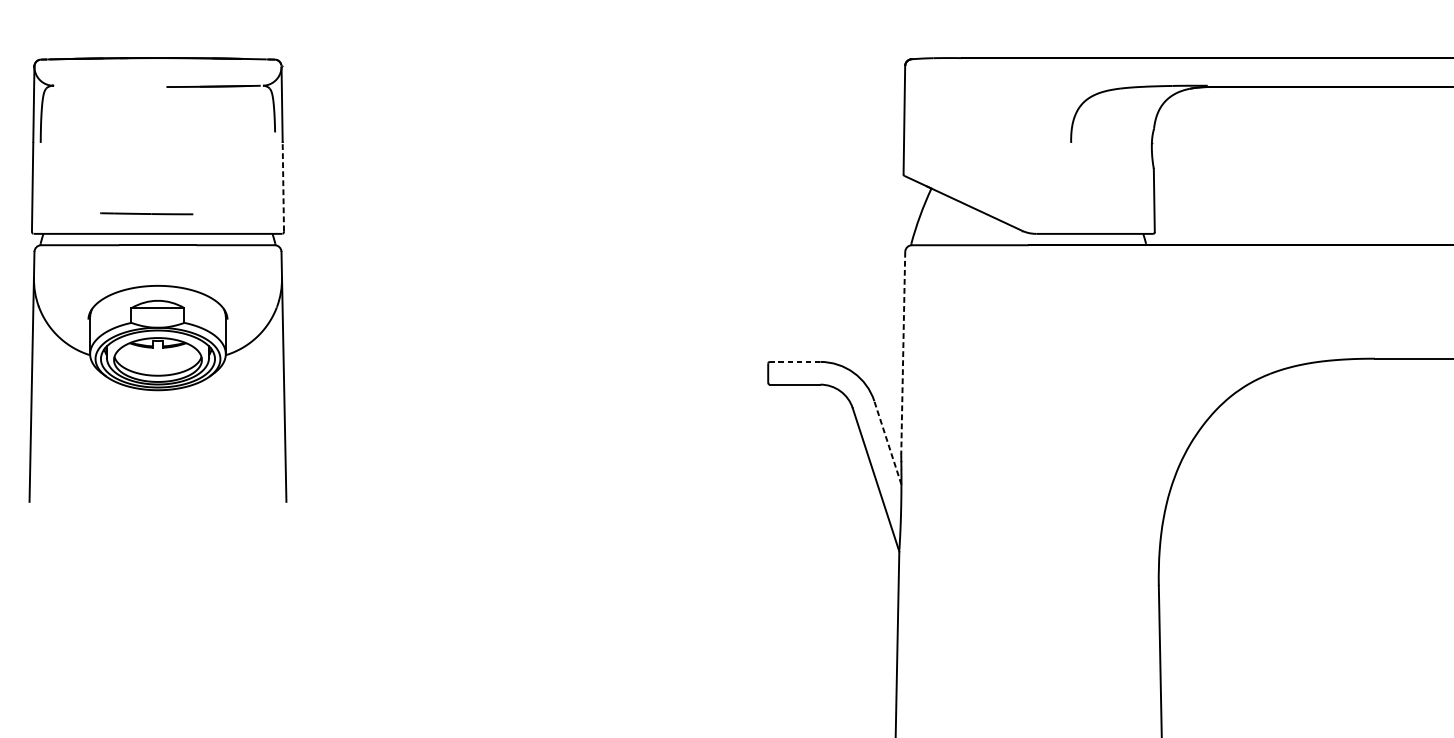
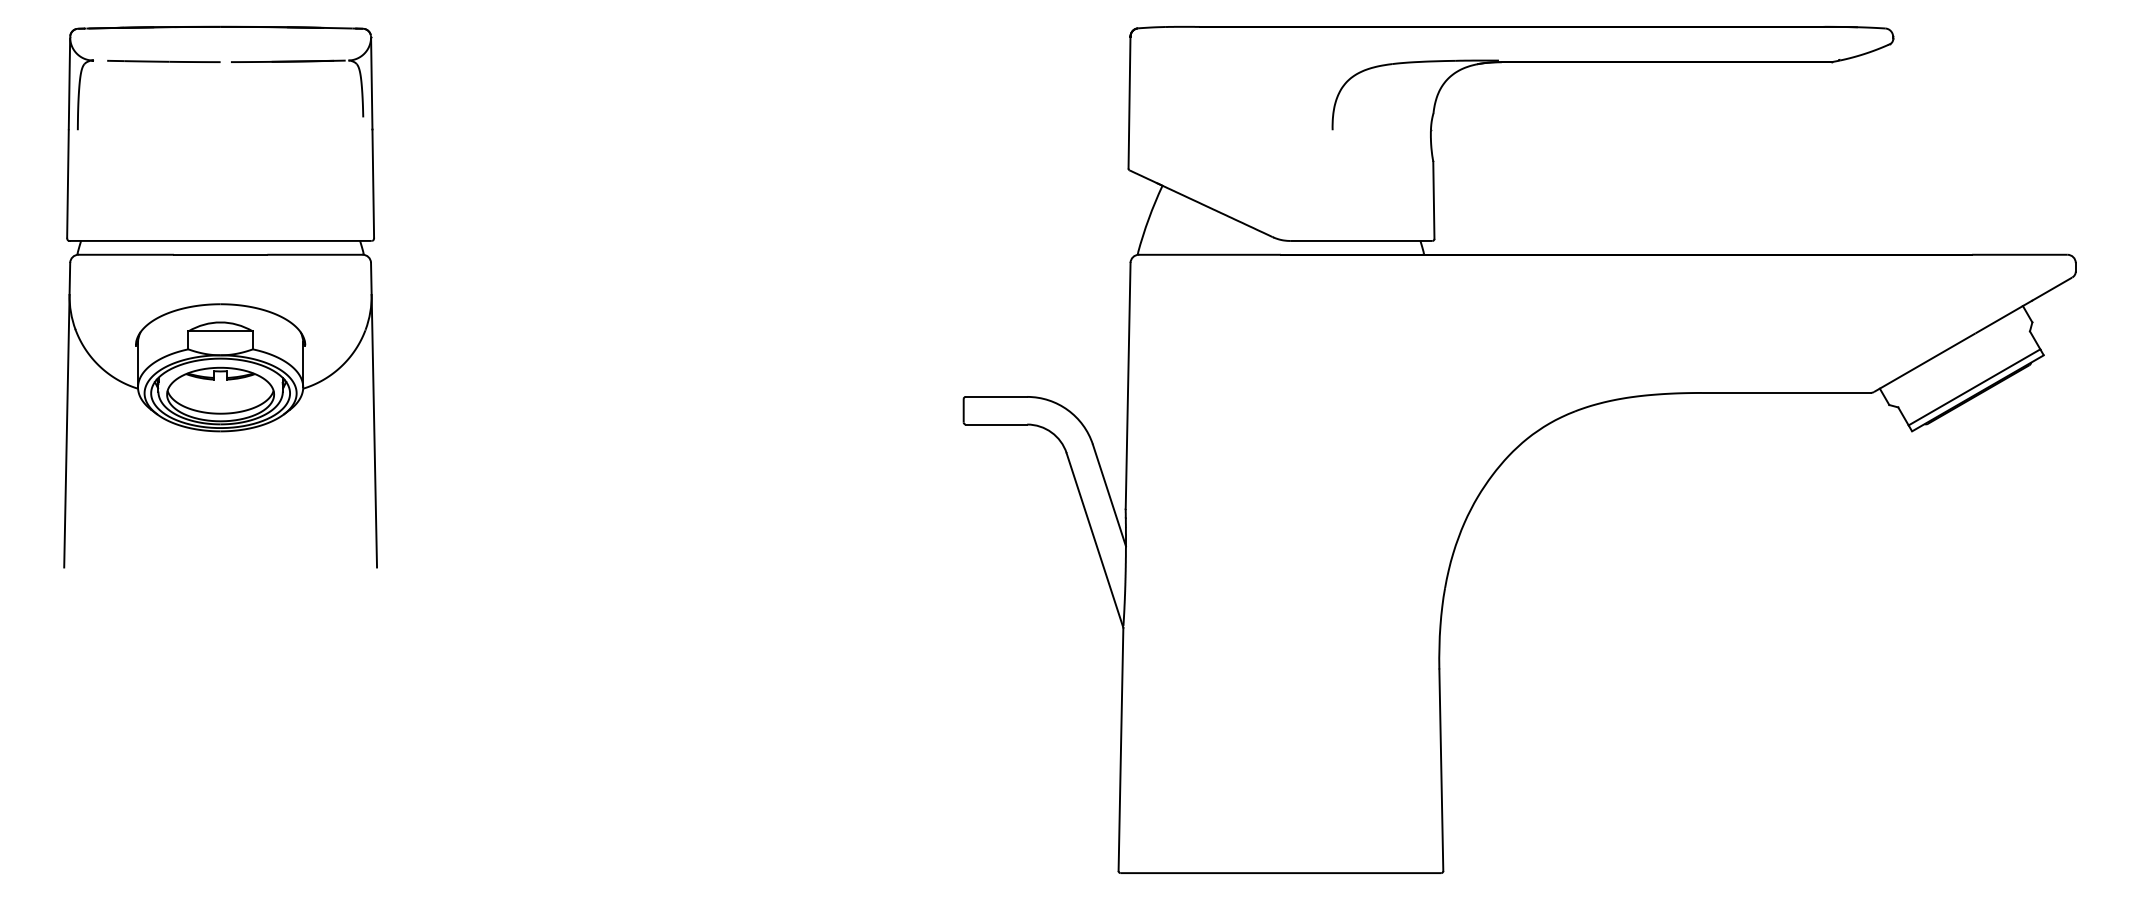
line: (283, 187) -> (373, 184), dashed -> solid
line: (146, 212) -> (163, 60), moved
line: (903, 353) -> (1128, 386), dashed -> solid
line: (795, 361) -> (996, 396), dashed -> solid
line: (887, 442) -> (1109, 495), dashed -> solid

